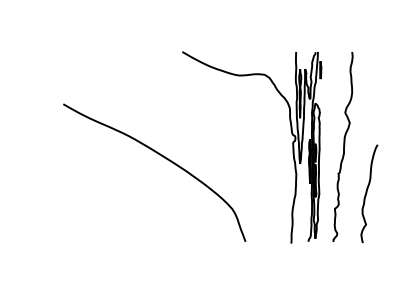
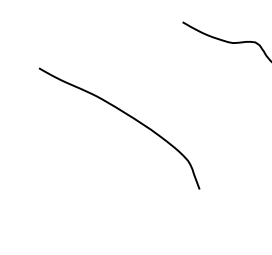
curve: (164, 158) -> (128, 116), moved

